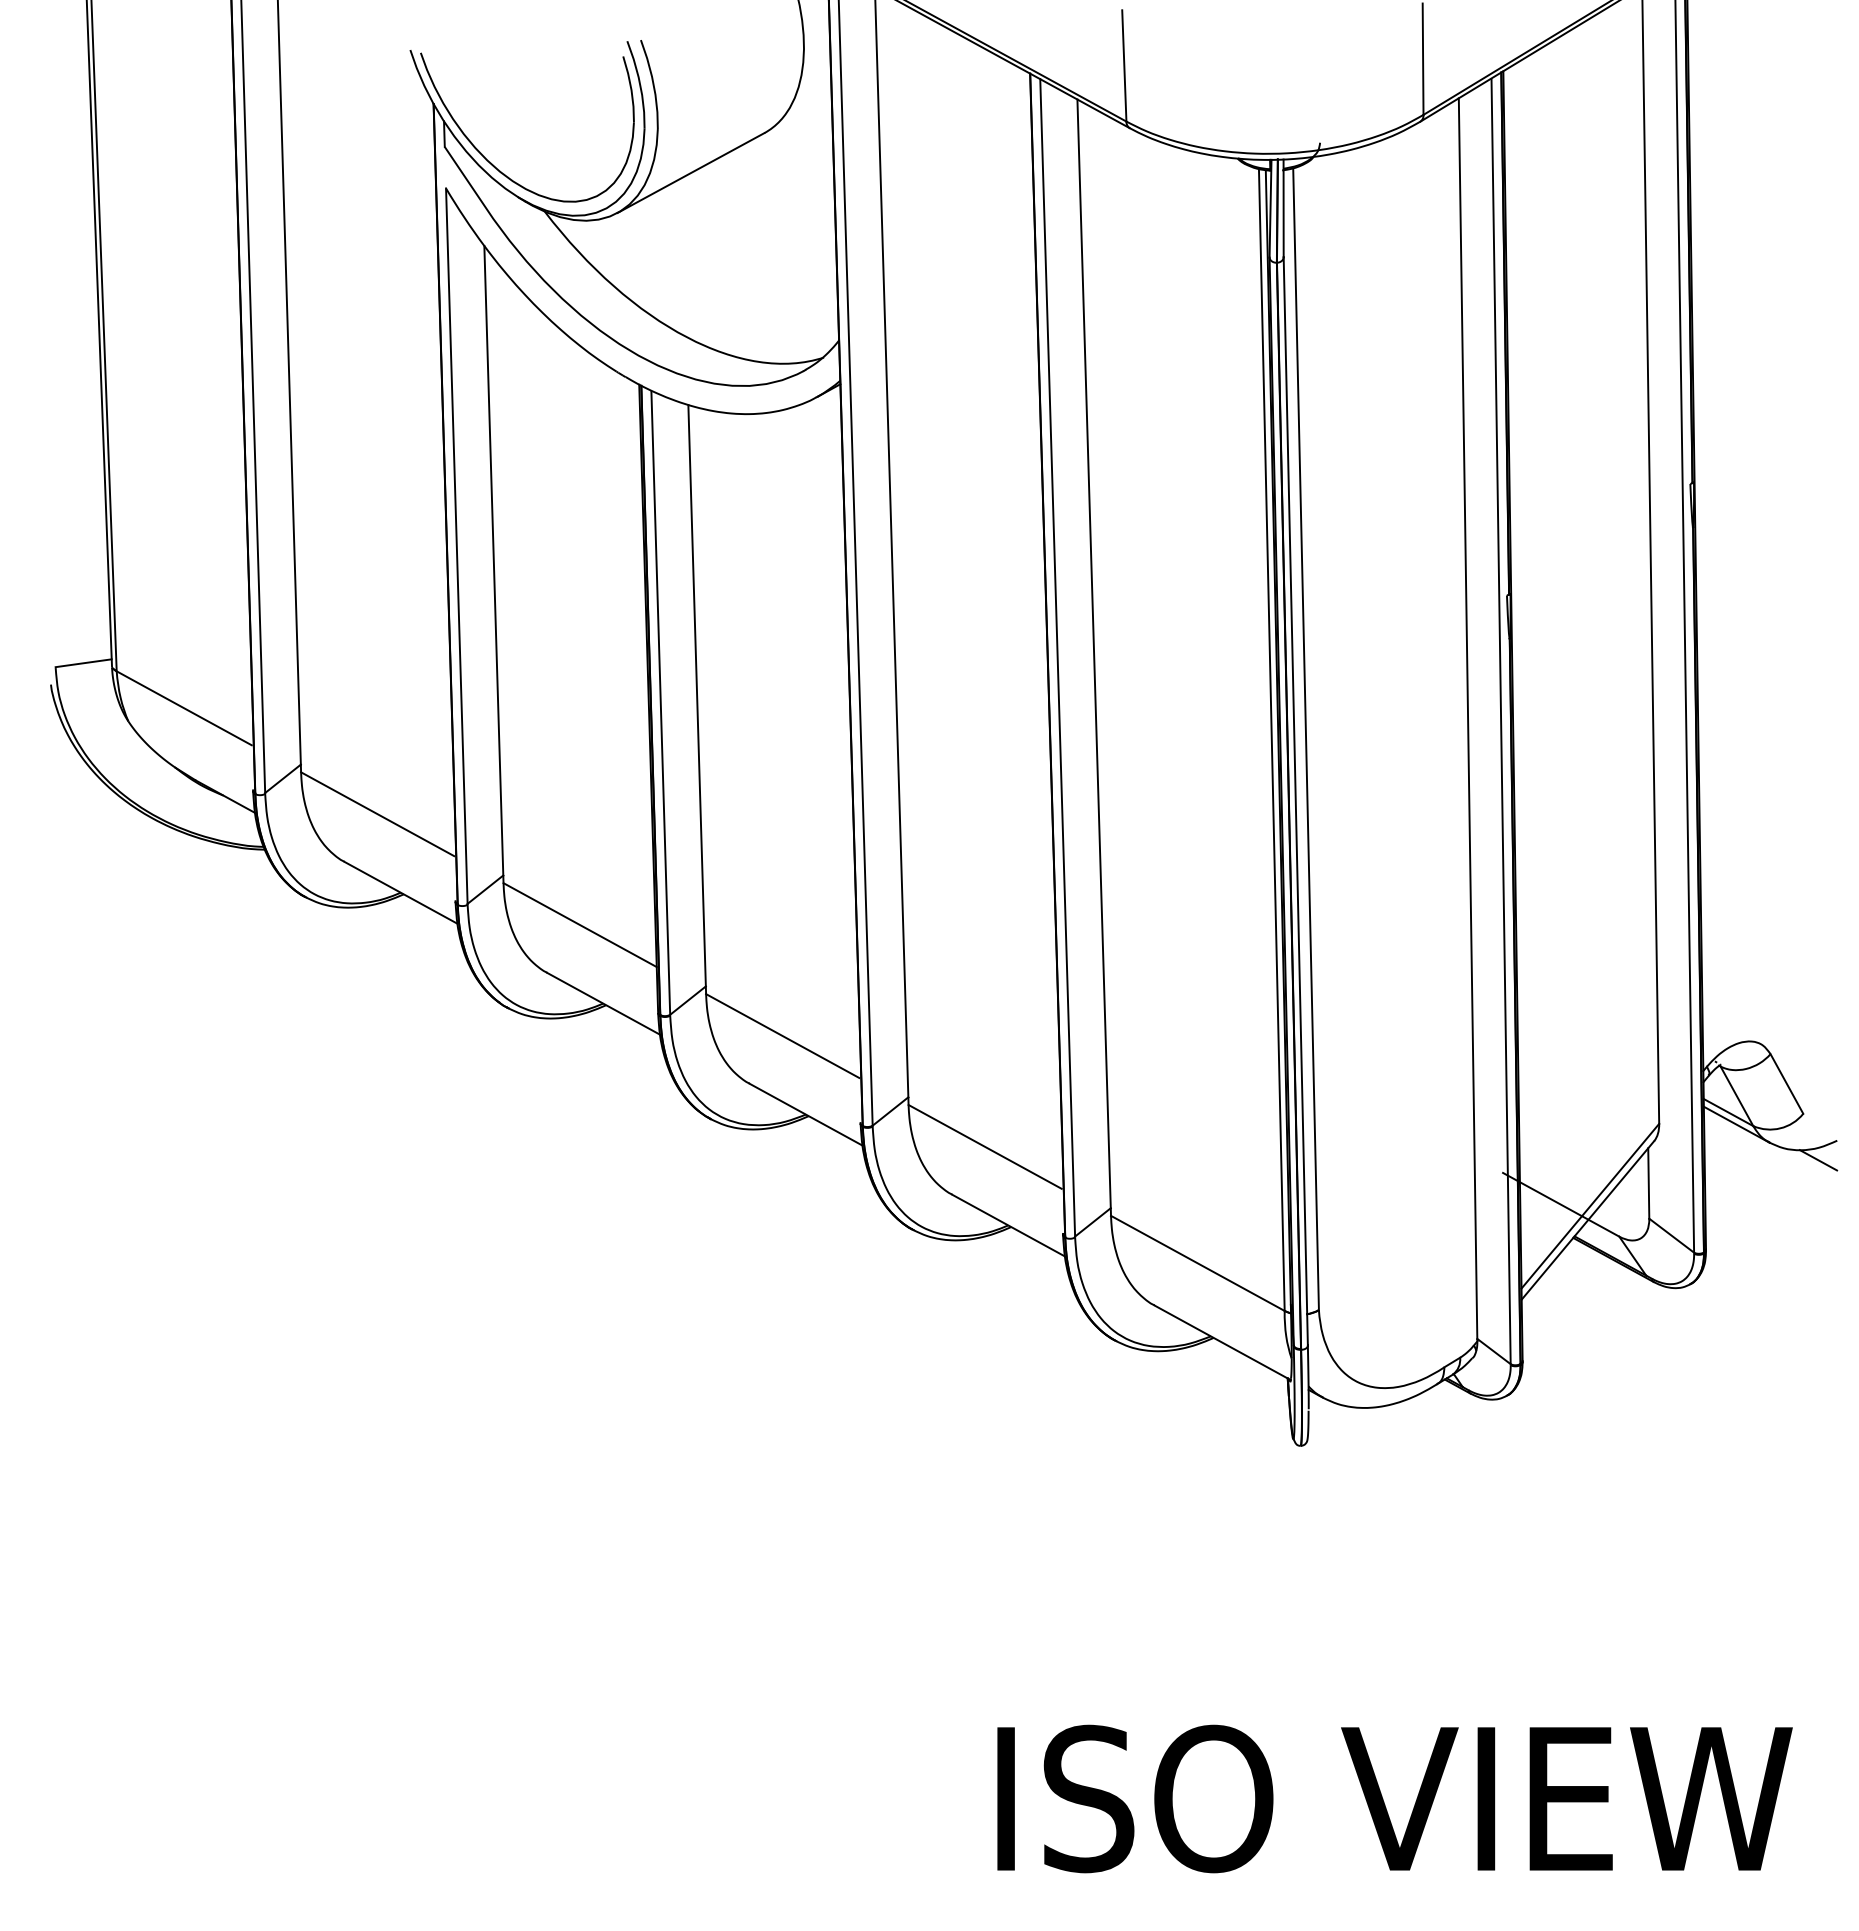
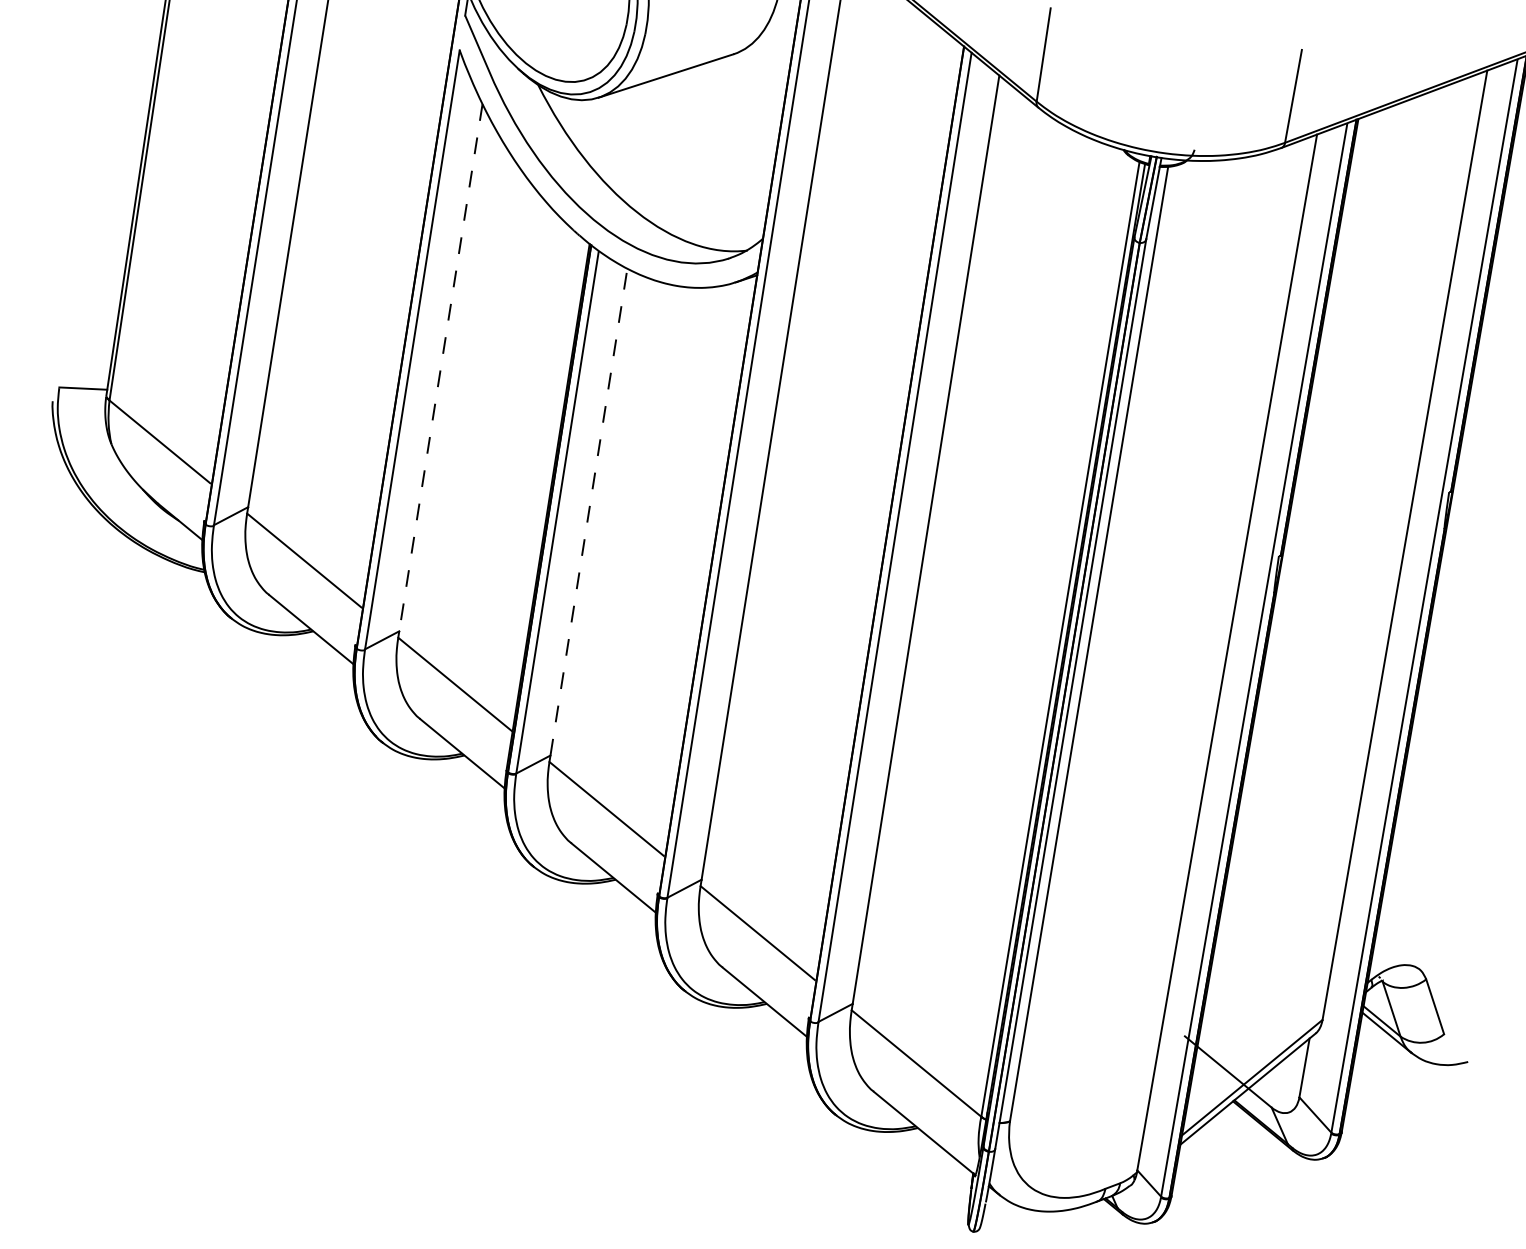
line: (493, 560) -> (440, 367), solid -> dashed
line: (697, 695) -> (589, 512), solid -> dashed
line: (1818, 1160) -> (1449, 1075), removed

